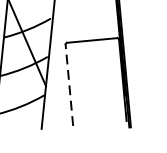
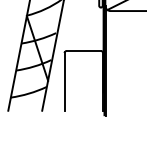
line: (69, 85) -> (64, 81), dashed -> solid

